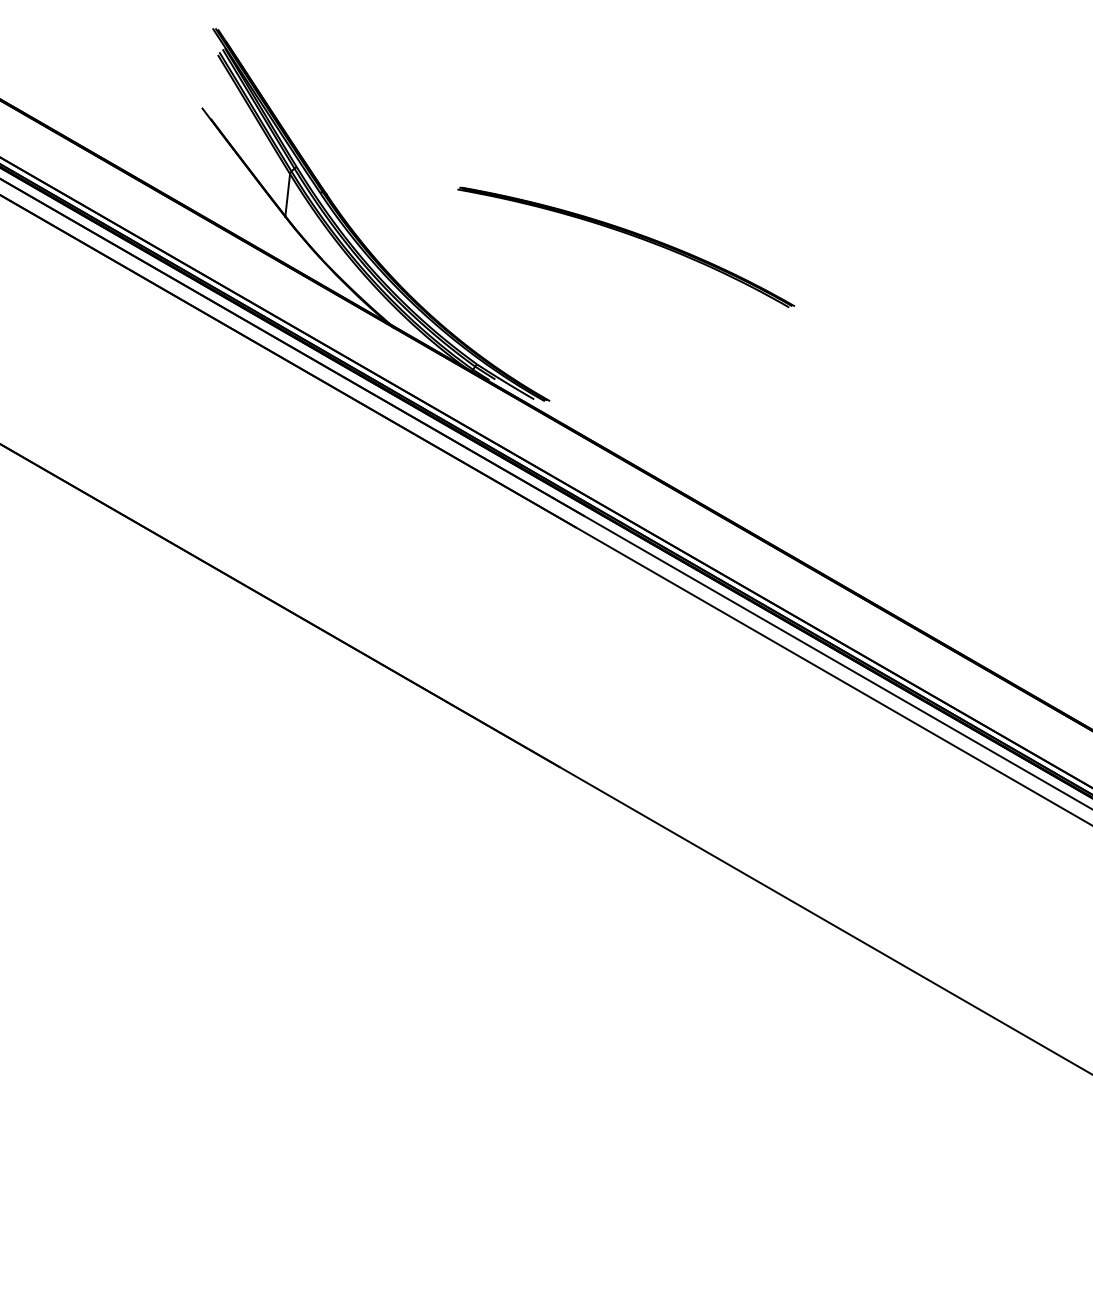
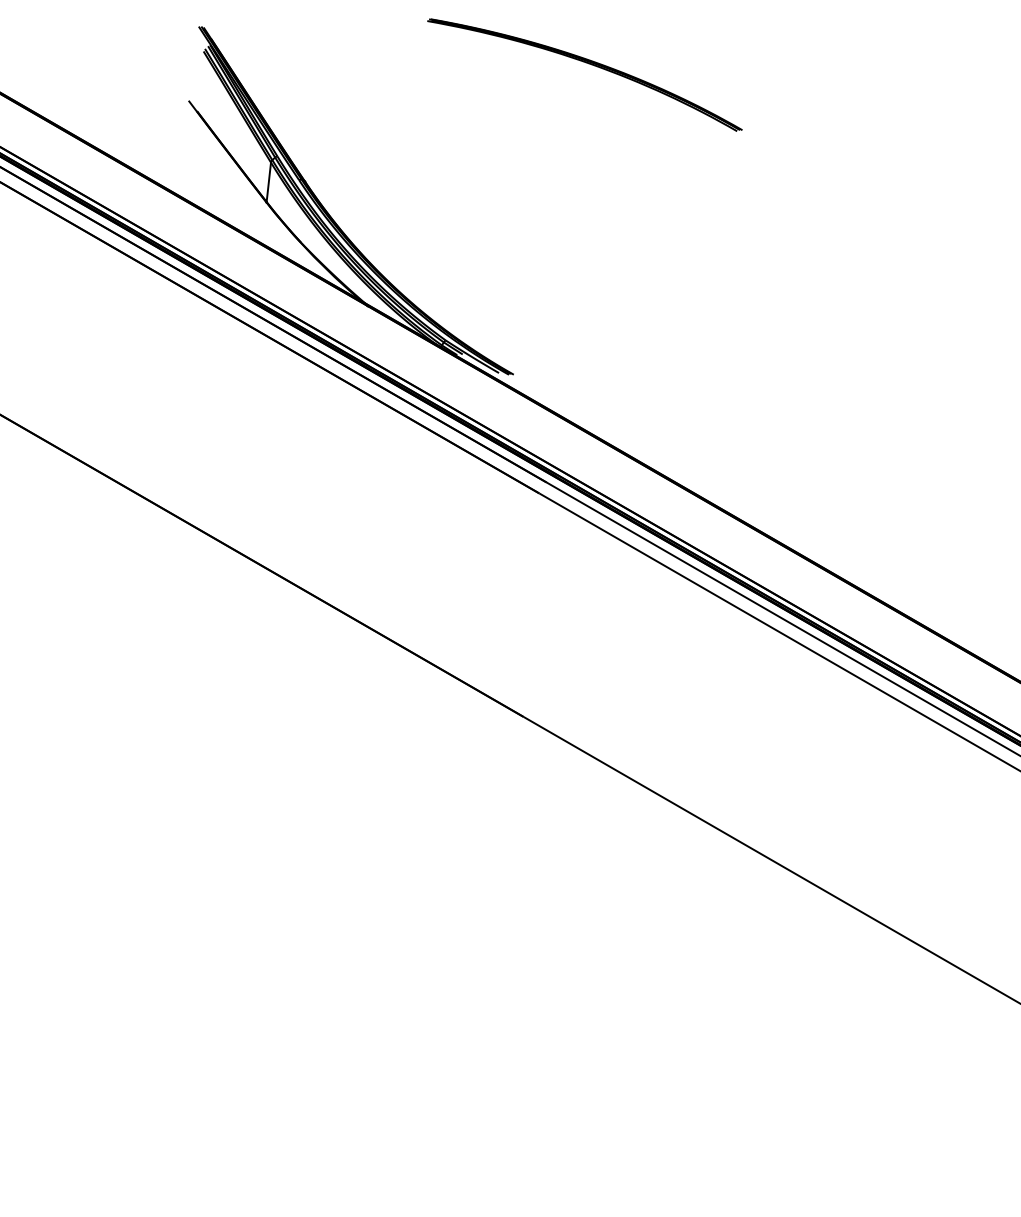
part: (629, 235) -> (588, 64), moved

